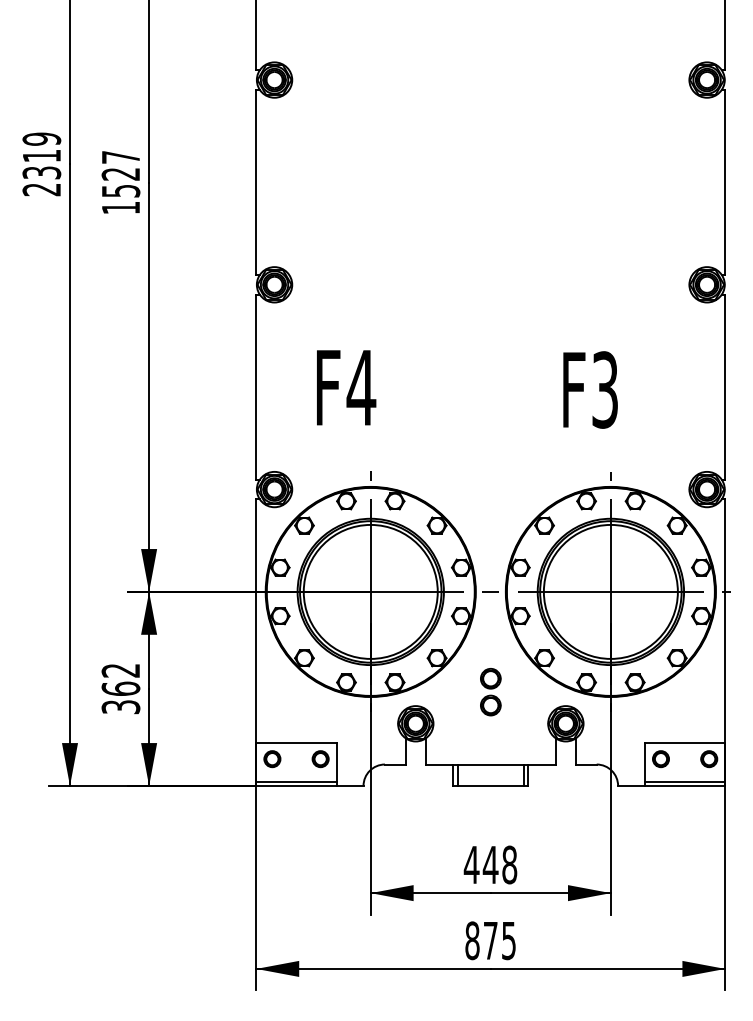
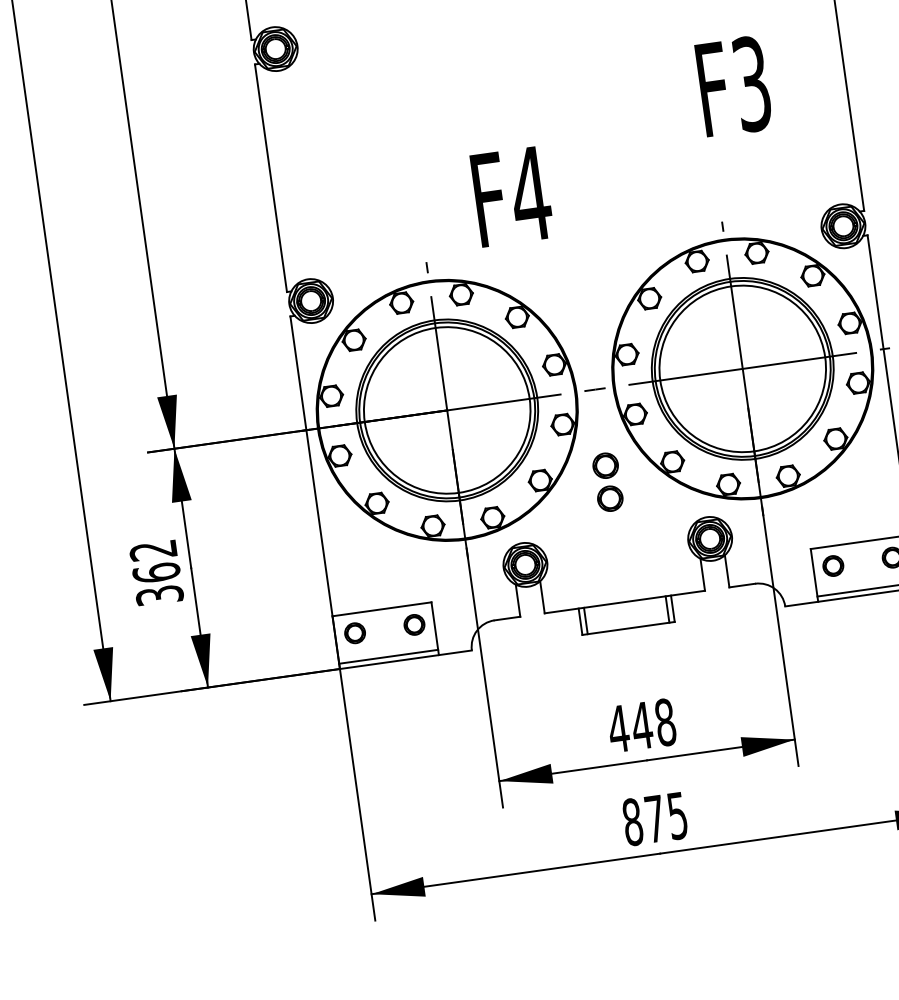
text: (346, 387) -> (512, 196), moved
text: (590, 389) -> (733, 85), moved
part: (490, 692) -> (607, 482), moved

